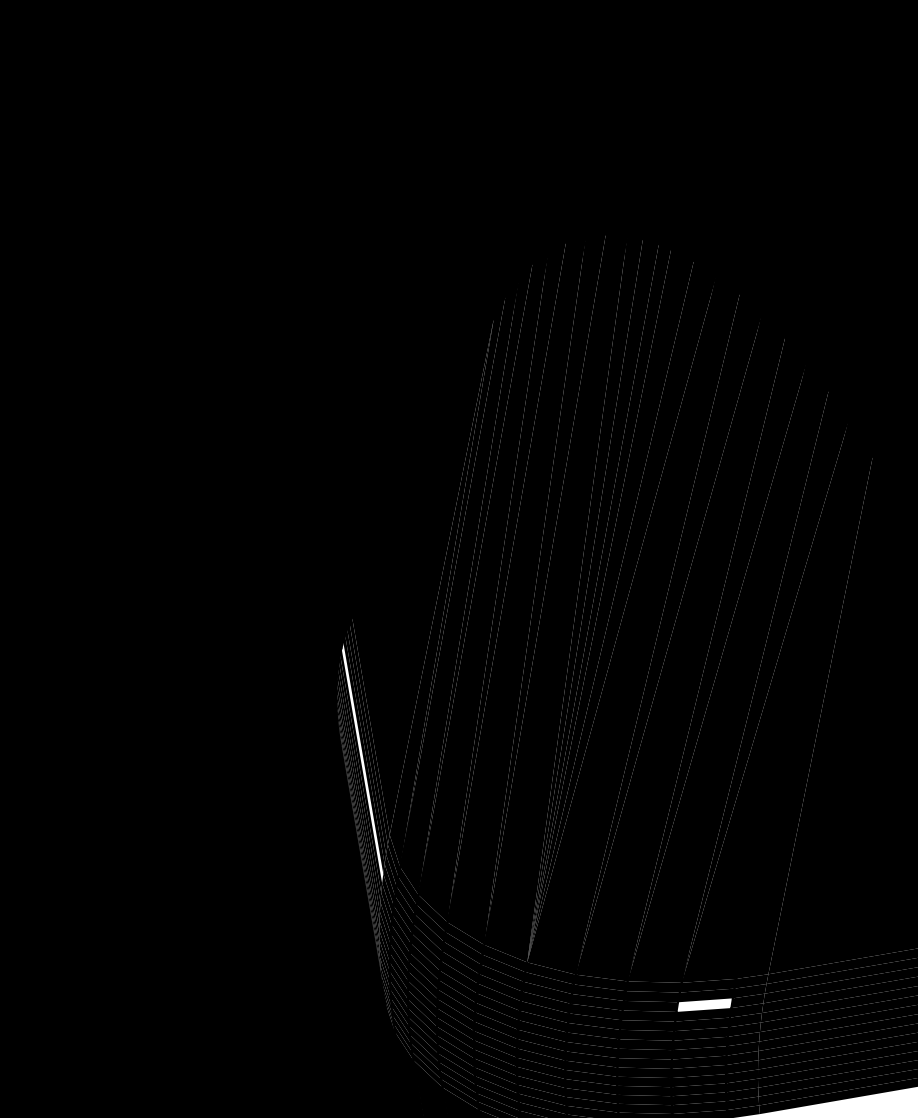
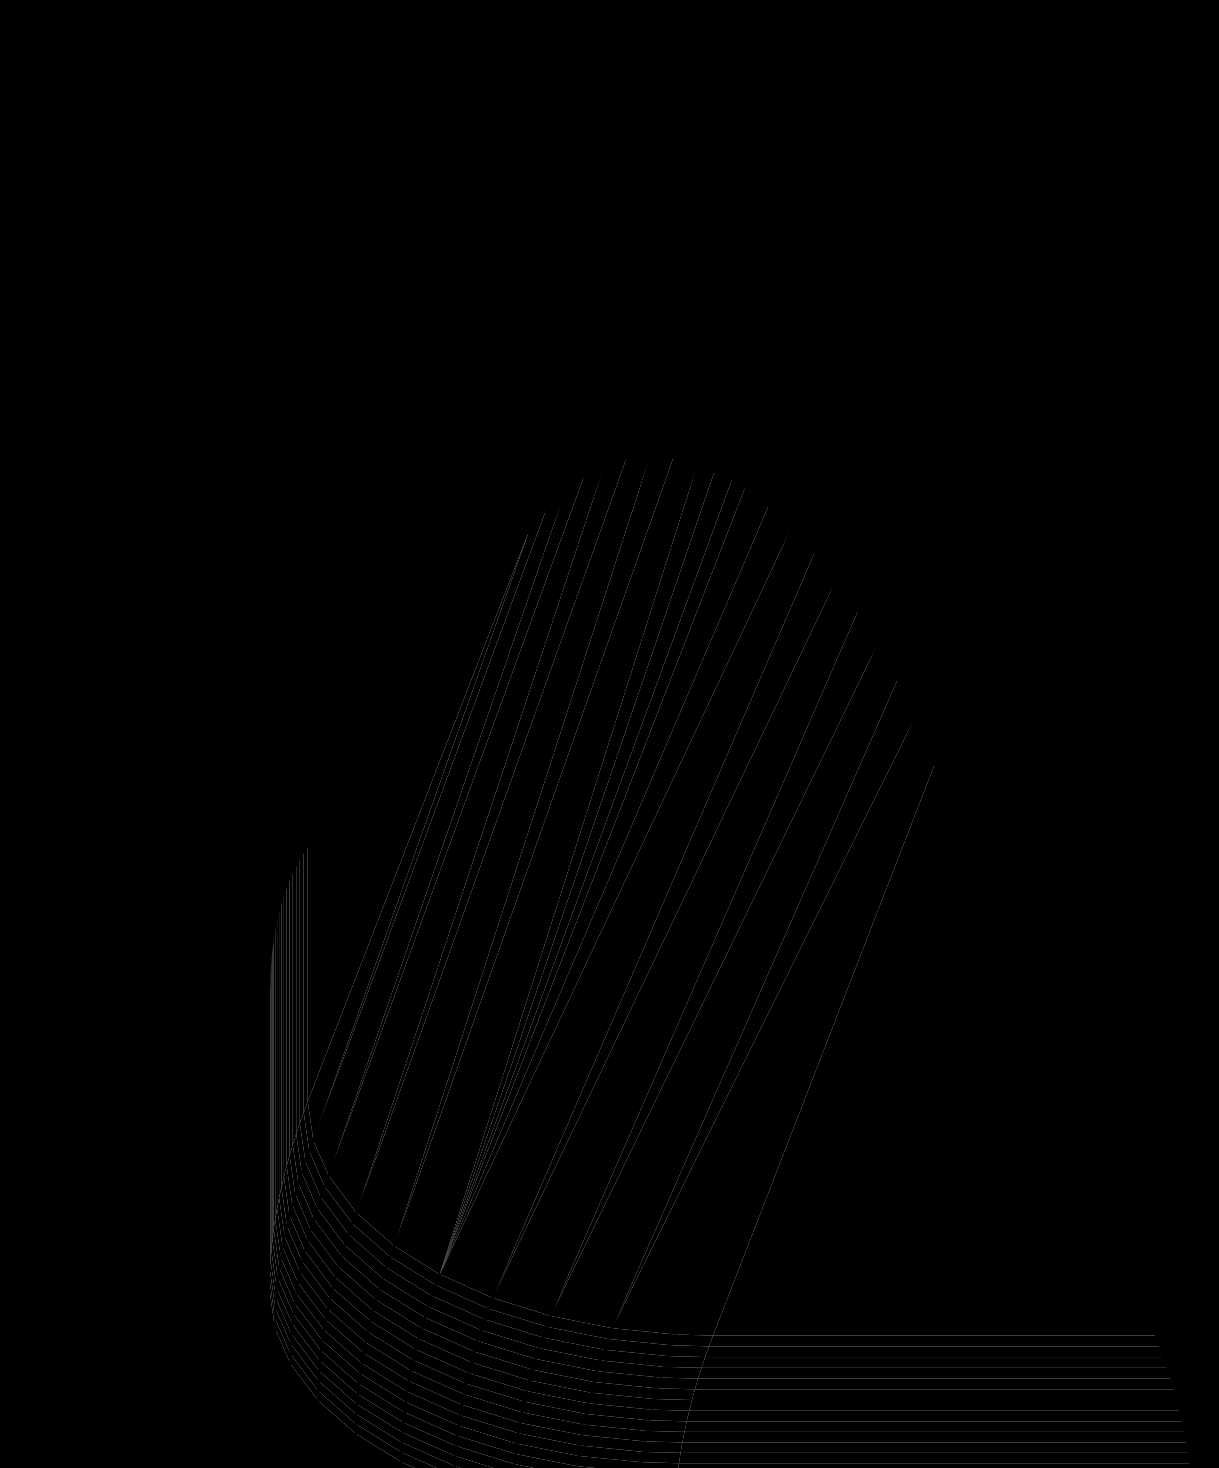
fill: (362, 762) -> (290, 1013), added
fill: (704, 1004) -> (633, 1357), added

